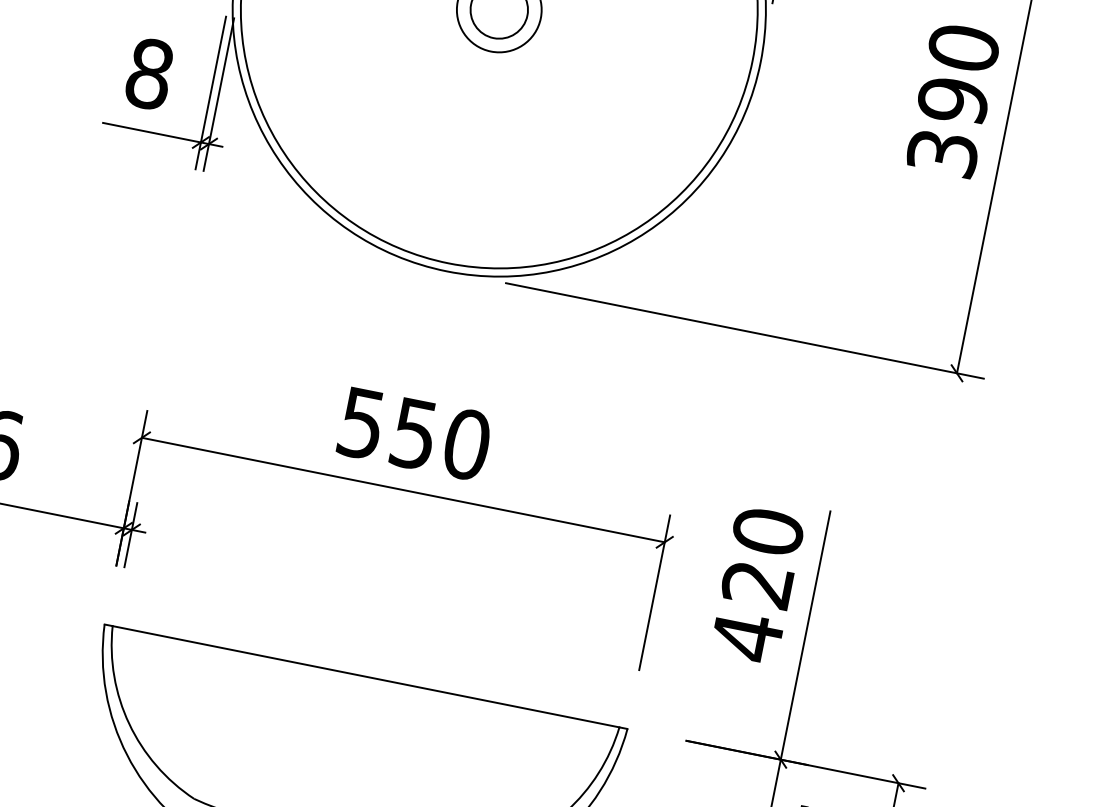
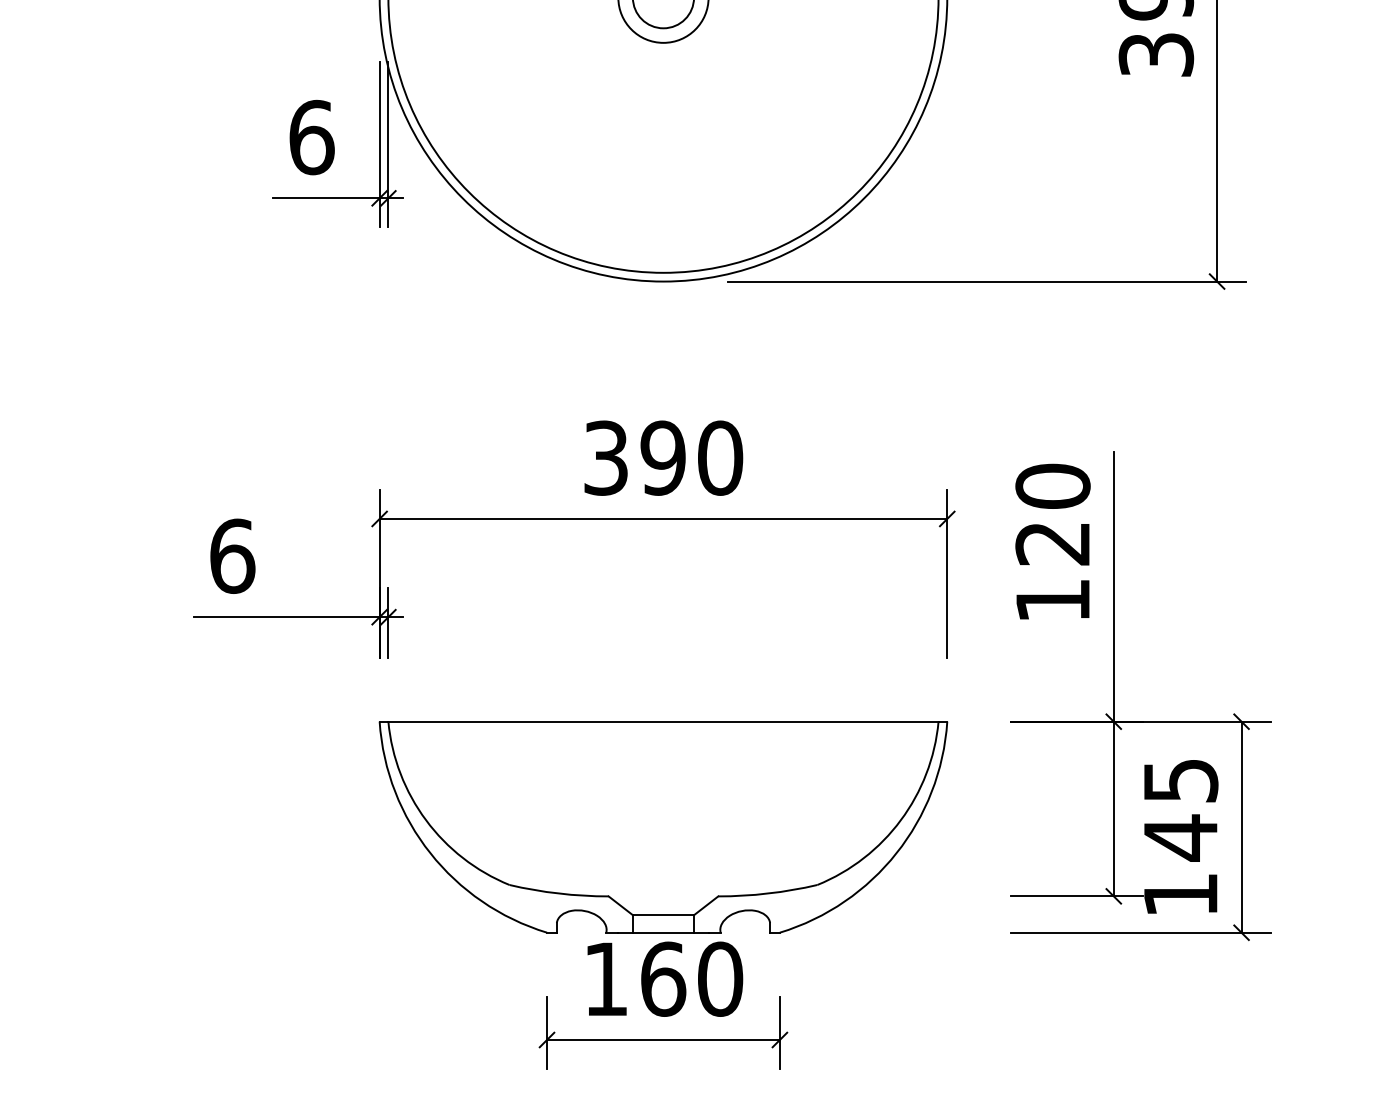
text: (149, 73) -> (311, 137), 8 -> 6
text: (387, 428) -> (634, 457), 550 -> 390
text: (746, 636) -> (1052, 600), 420 -> 120

